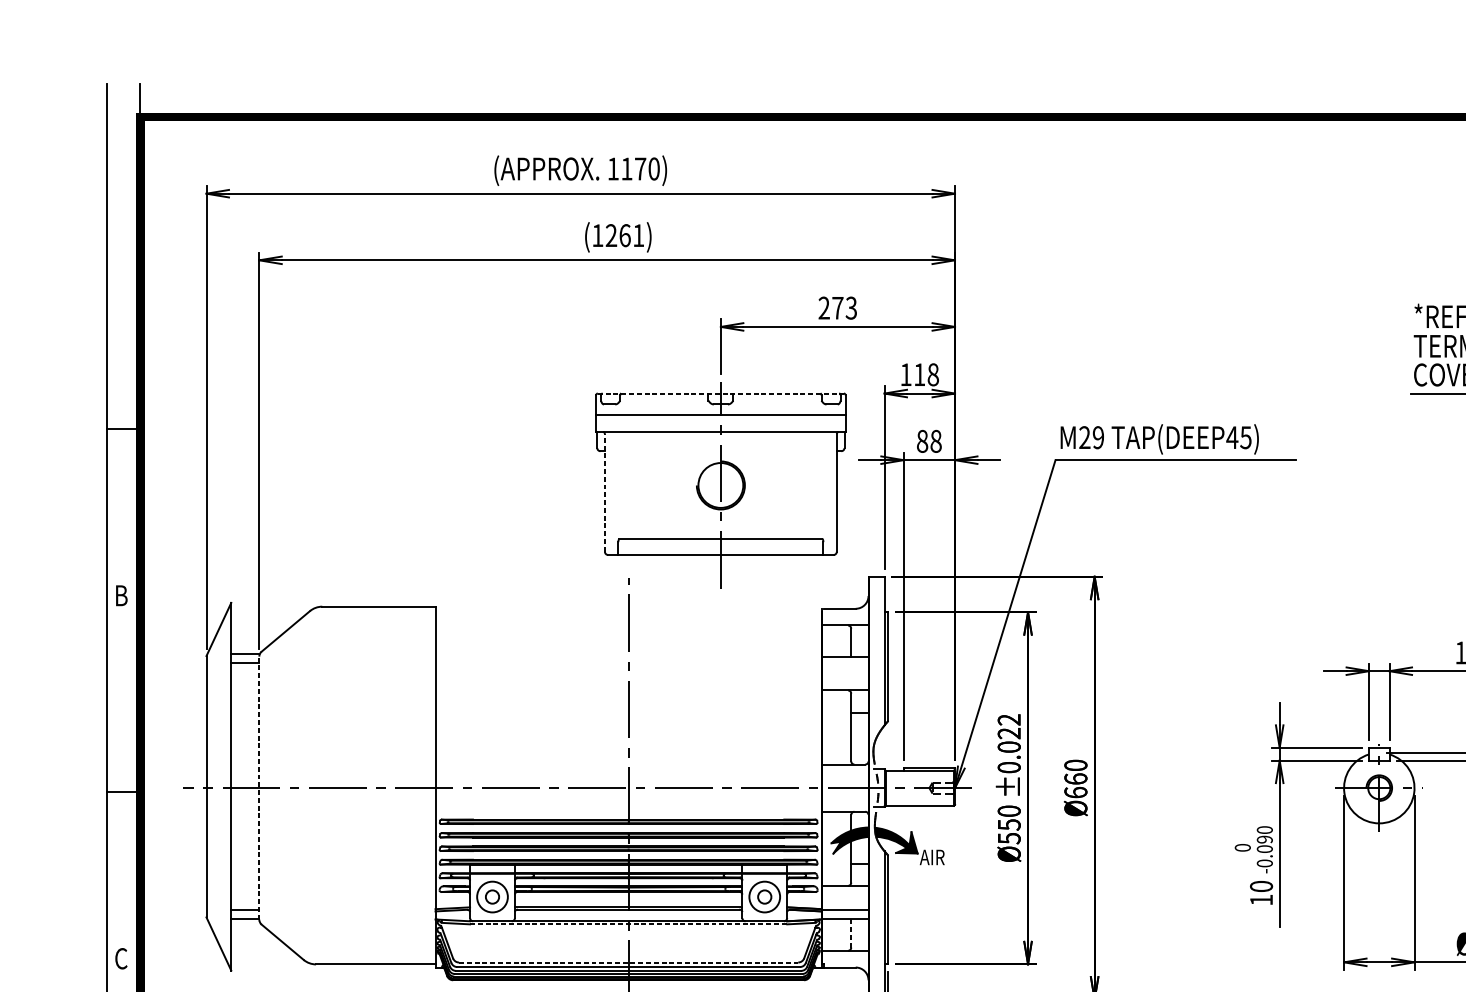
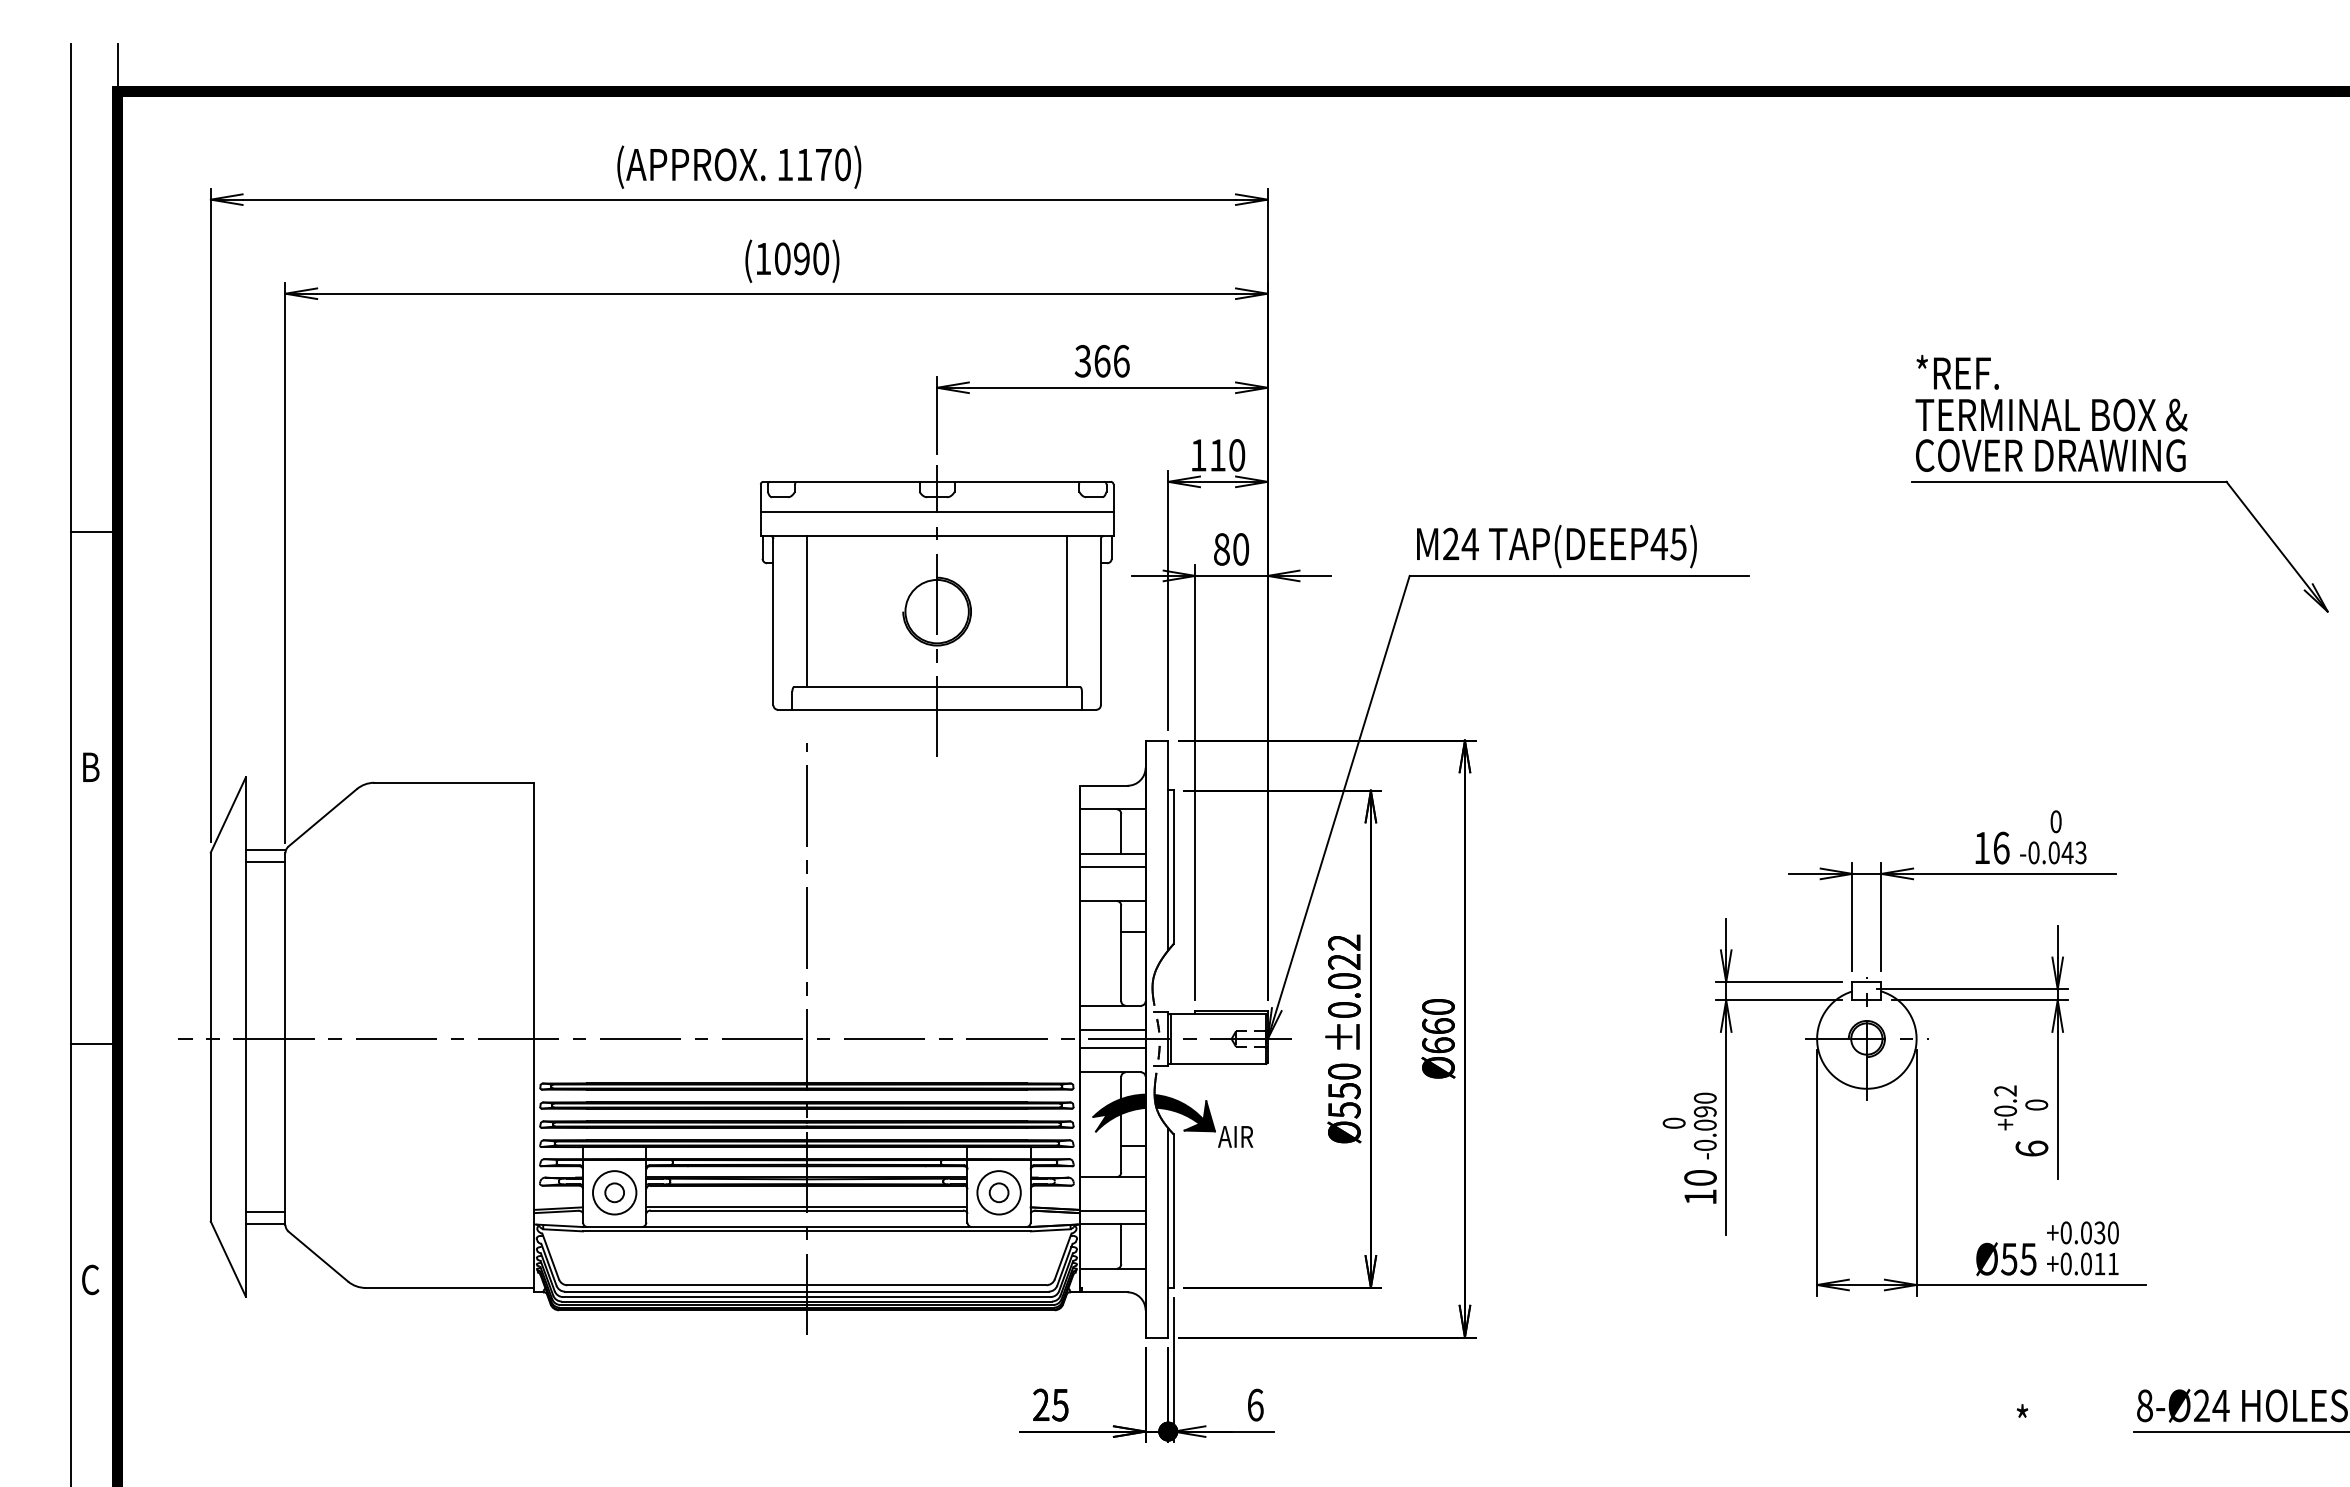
text: (624, 235) -> (801, 258), (1261) -> (1090)
text: (837, 307) -> (1101, 360), 273 -> 366
text: (933, 374) -> (1237, 455), 118 -> 110
line: (721, 393) -> (937, 481), dashed -> solid
text: (1097, 437) -> (1469, 543), M29 -> M24
text: (936, 441) -> (1241, 549), 88 -> 80
line: (628, 485) -> (806, 611), added
line: (813, 485) -> (1067, 611), added
line: (604, 492) -> (773, 621), dashed -> solid
line: (845, 666) -> (1112, 867), added
line: (845, 782) -> (1112, 1030), added
line: (259, 788) -> (285, 1039), dashed -> solid
line: (845, 794) -> (1112, 1047), added
line: (628, 924) -> (806, 1231), dashed -> solid
line: (851, 933) -> (1121, 1244), dashed -> solid
line: (629, 962) -> (807, 1285), dashed -> solid

